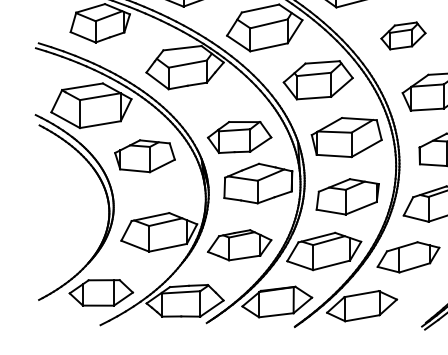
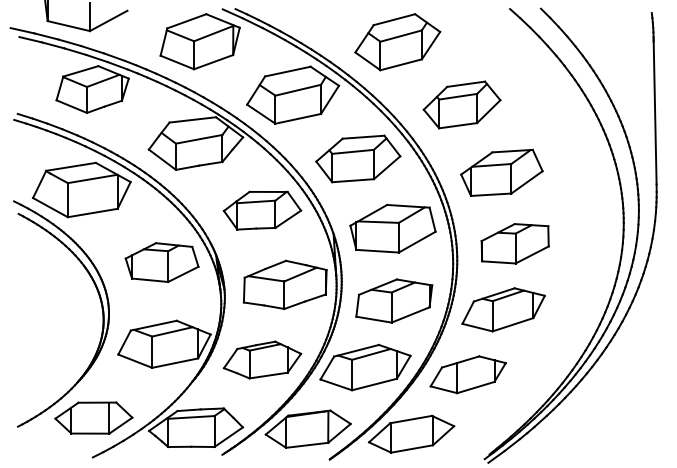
part: (402, 35) -> (461, 104), size x1.43
part: (239, 137) -> (262, 210), moved
part: (144, 156) -> (161, 262), moved

